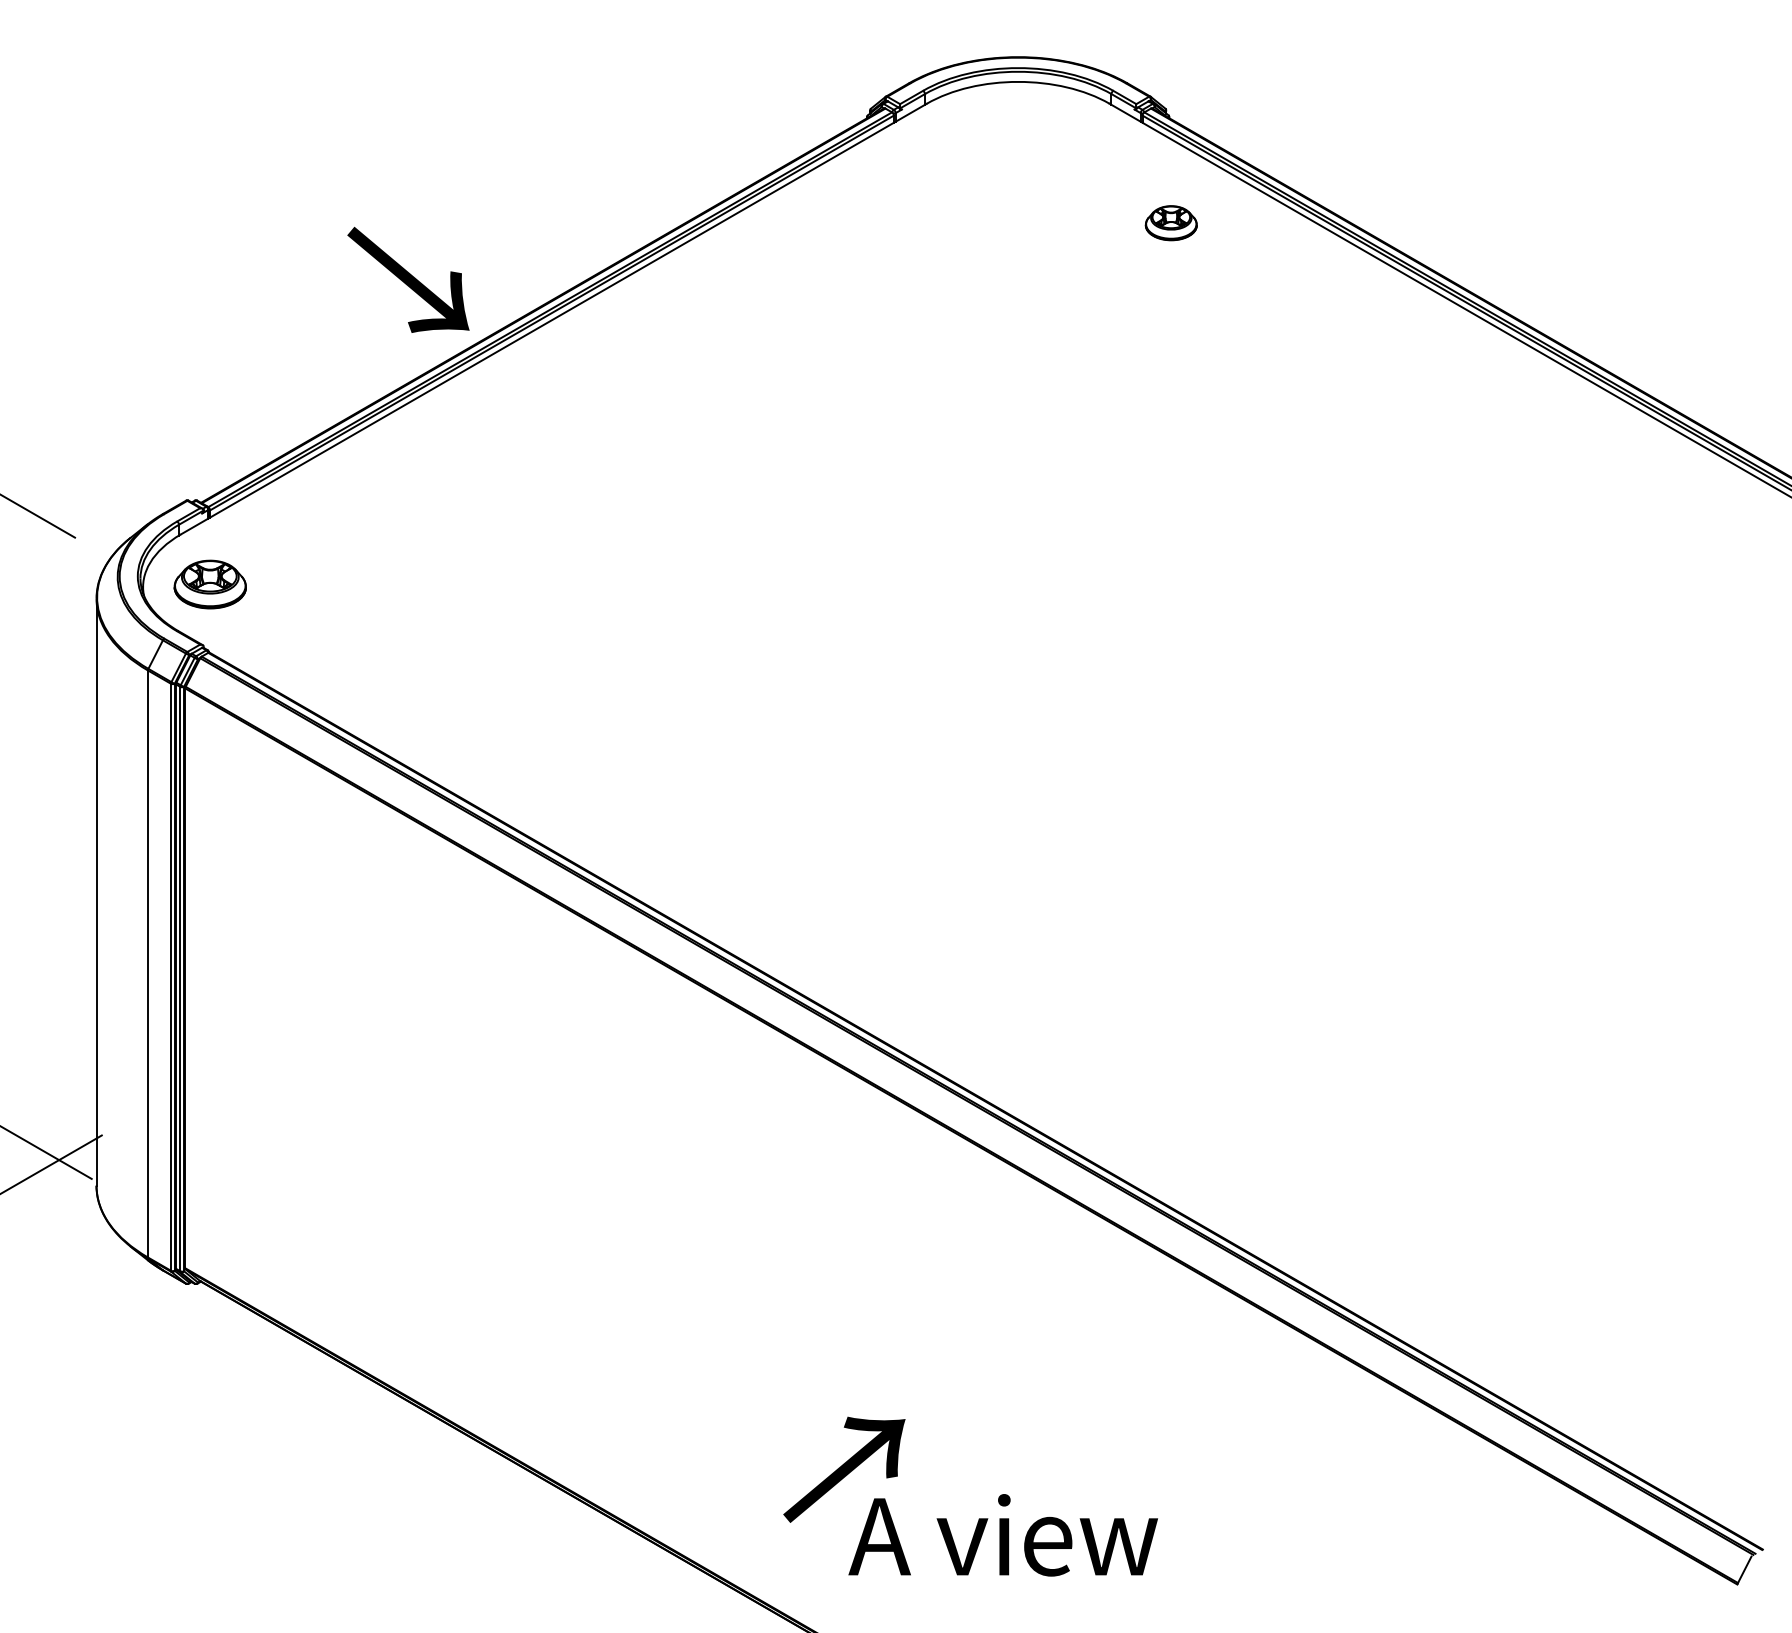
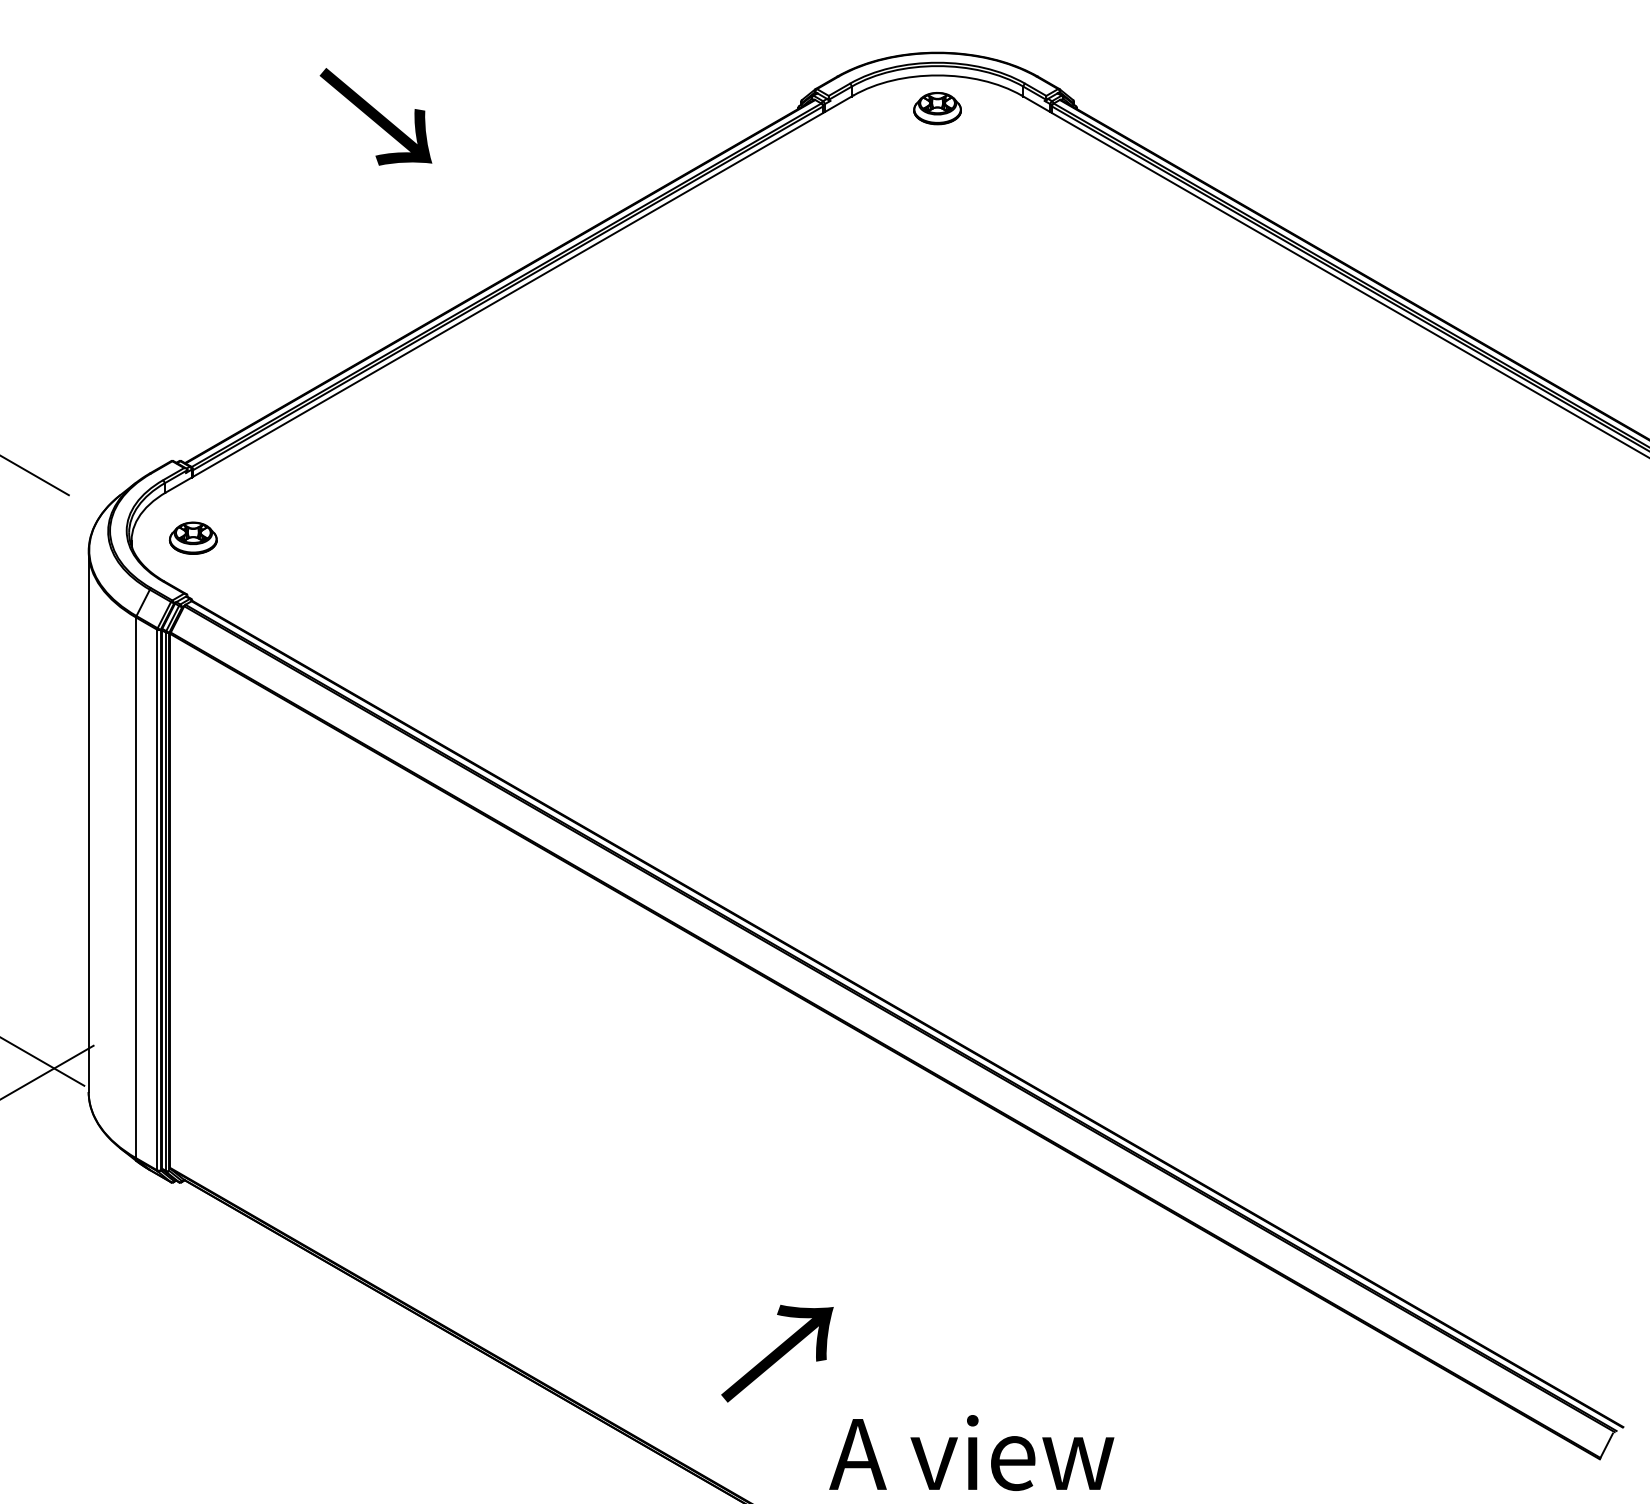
part: (1171, 223) -> (937, 108), moved
text: (407, 279) -> (375, 116), moved
part: (209, 583) -> (192, 537), size x0.71
text: (1002, 1534) -> (971, 1452), moved

